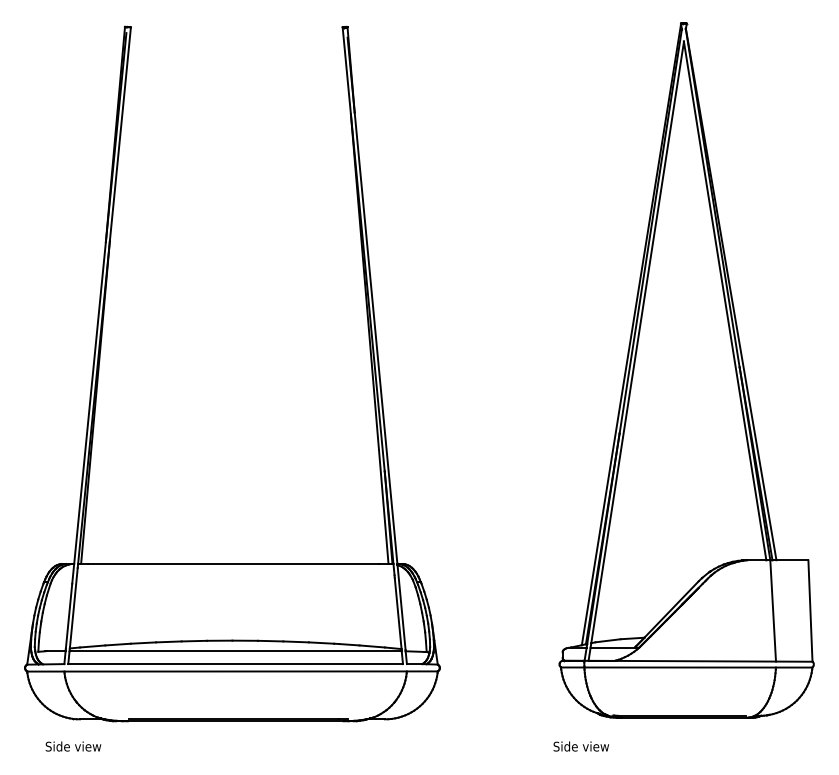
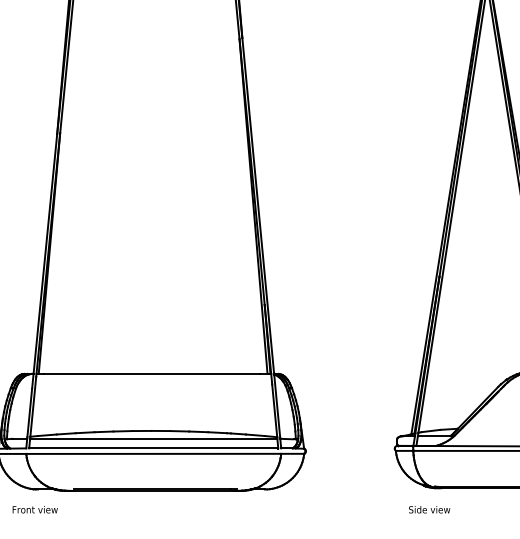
text: (75, 746) -> (34, 509), Side view -> Front view
text: (580, 746) -> (428, 509), moved

